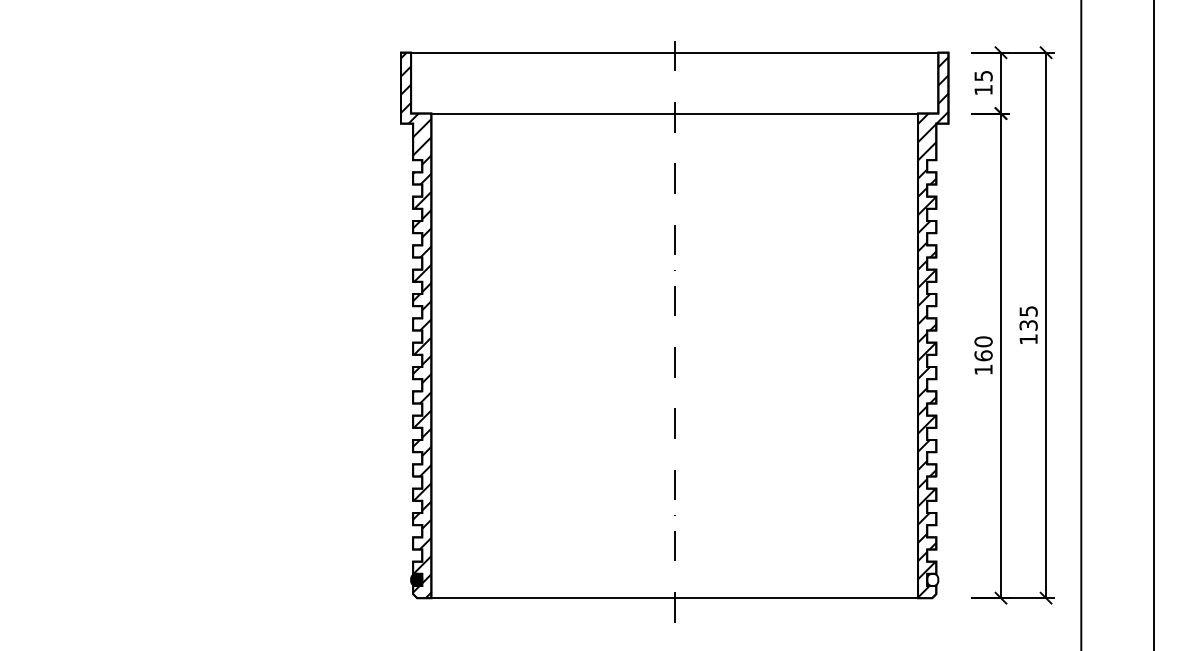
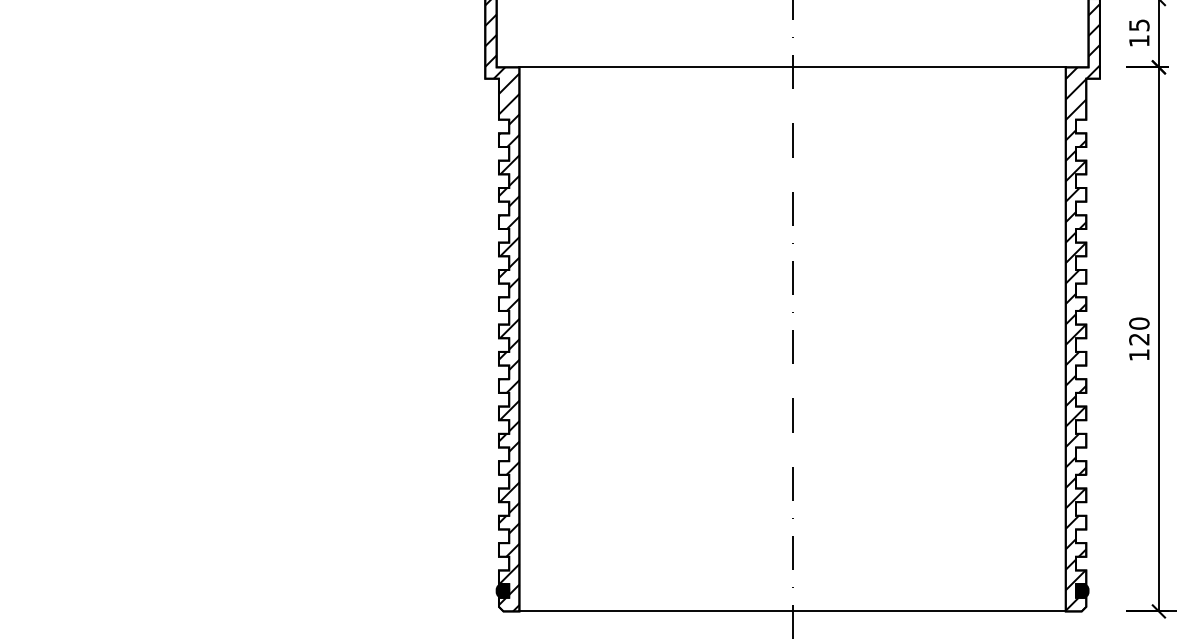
text: (983, 355) -> (1139, 338), 160 -> 120
fill: (932, 579) -> (1081, 590), added

